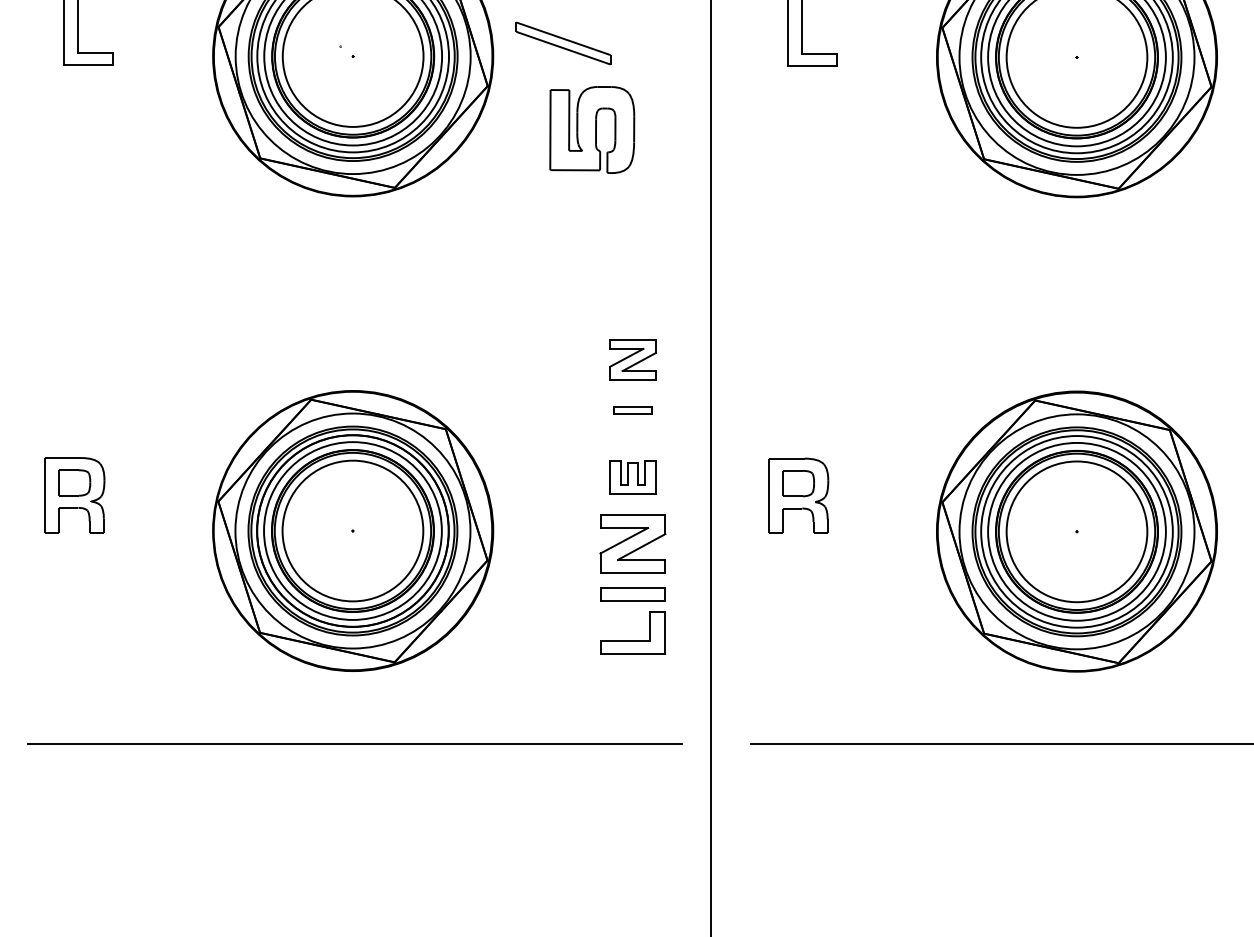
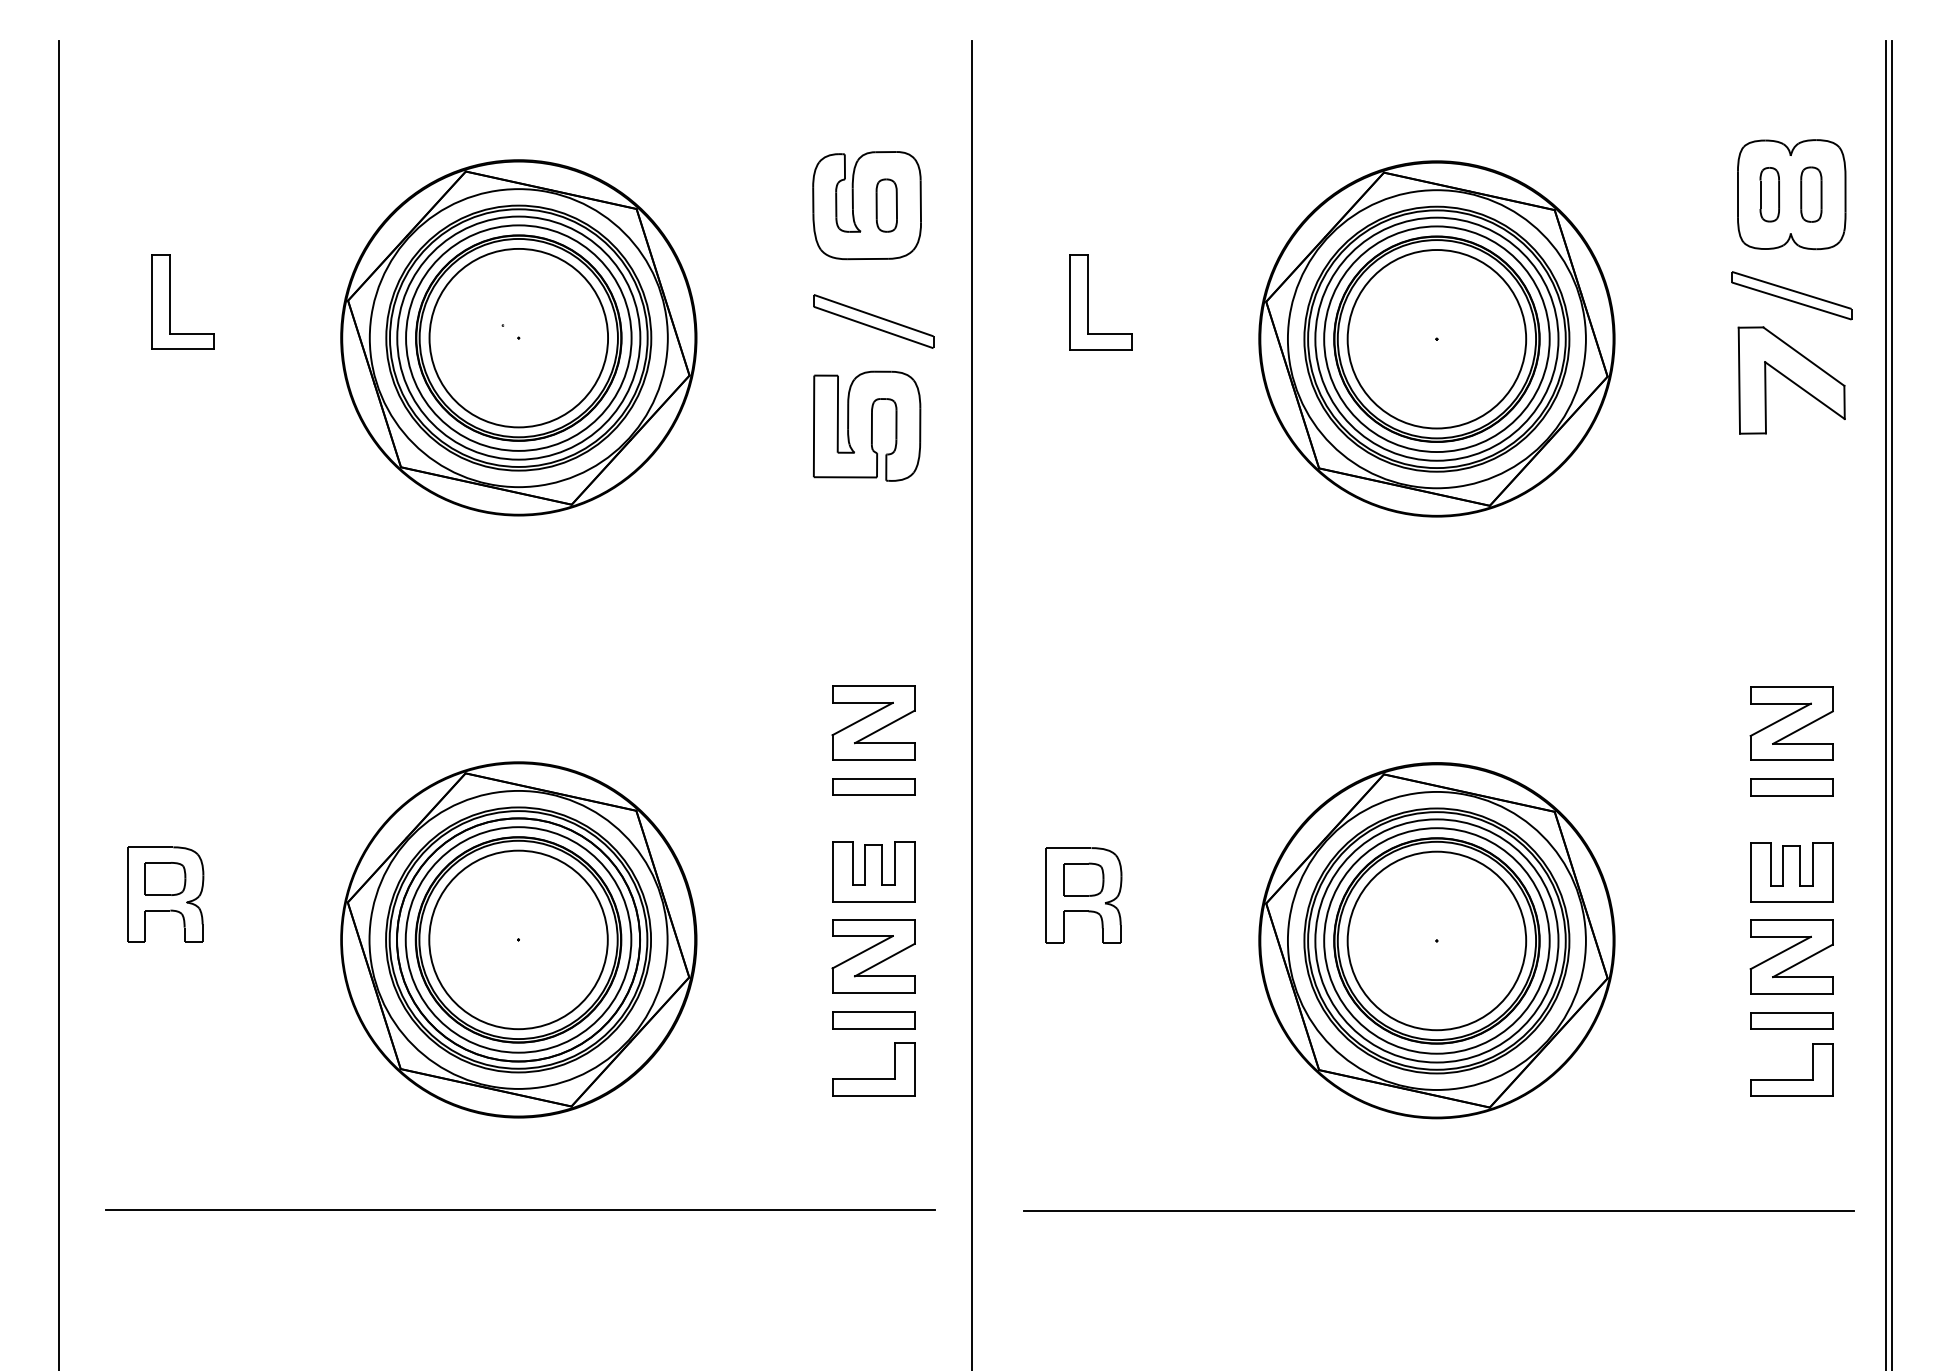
part: (563, 43) -> (873, 321), moved
part: (592, 129) -> (867, 425), moved
part: (632, 359) -> (873, 722), size x1.43
part: (632, 410) -> (873, 786), size x1.67
part: (632, 477) -> (873, 871), size x1.43

